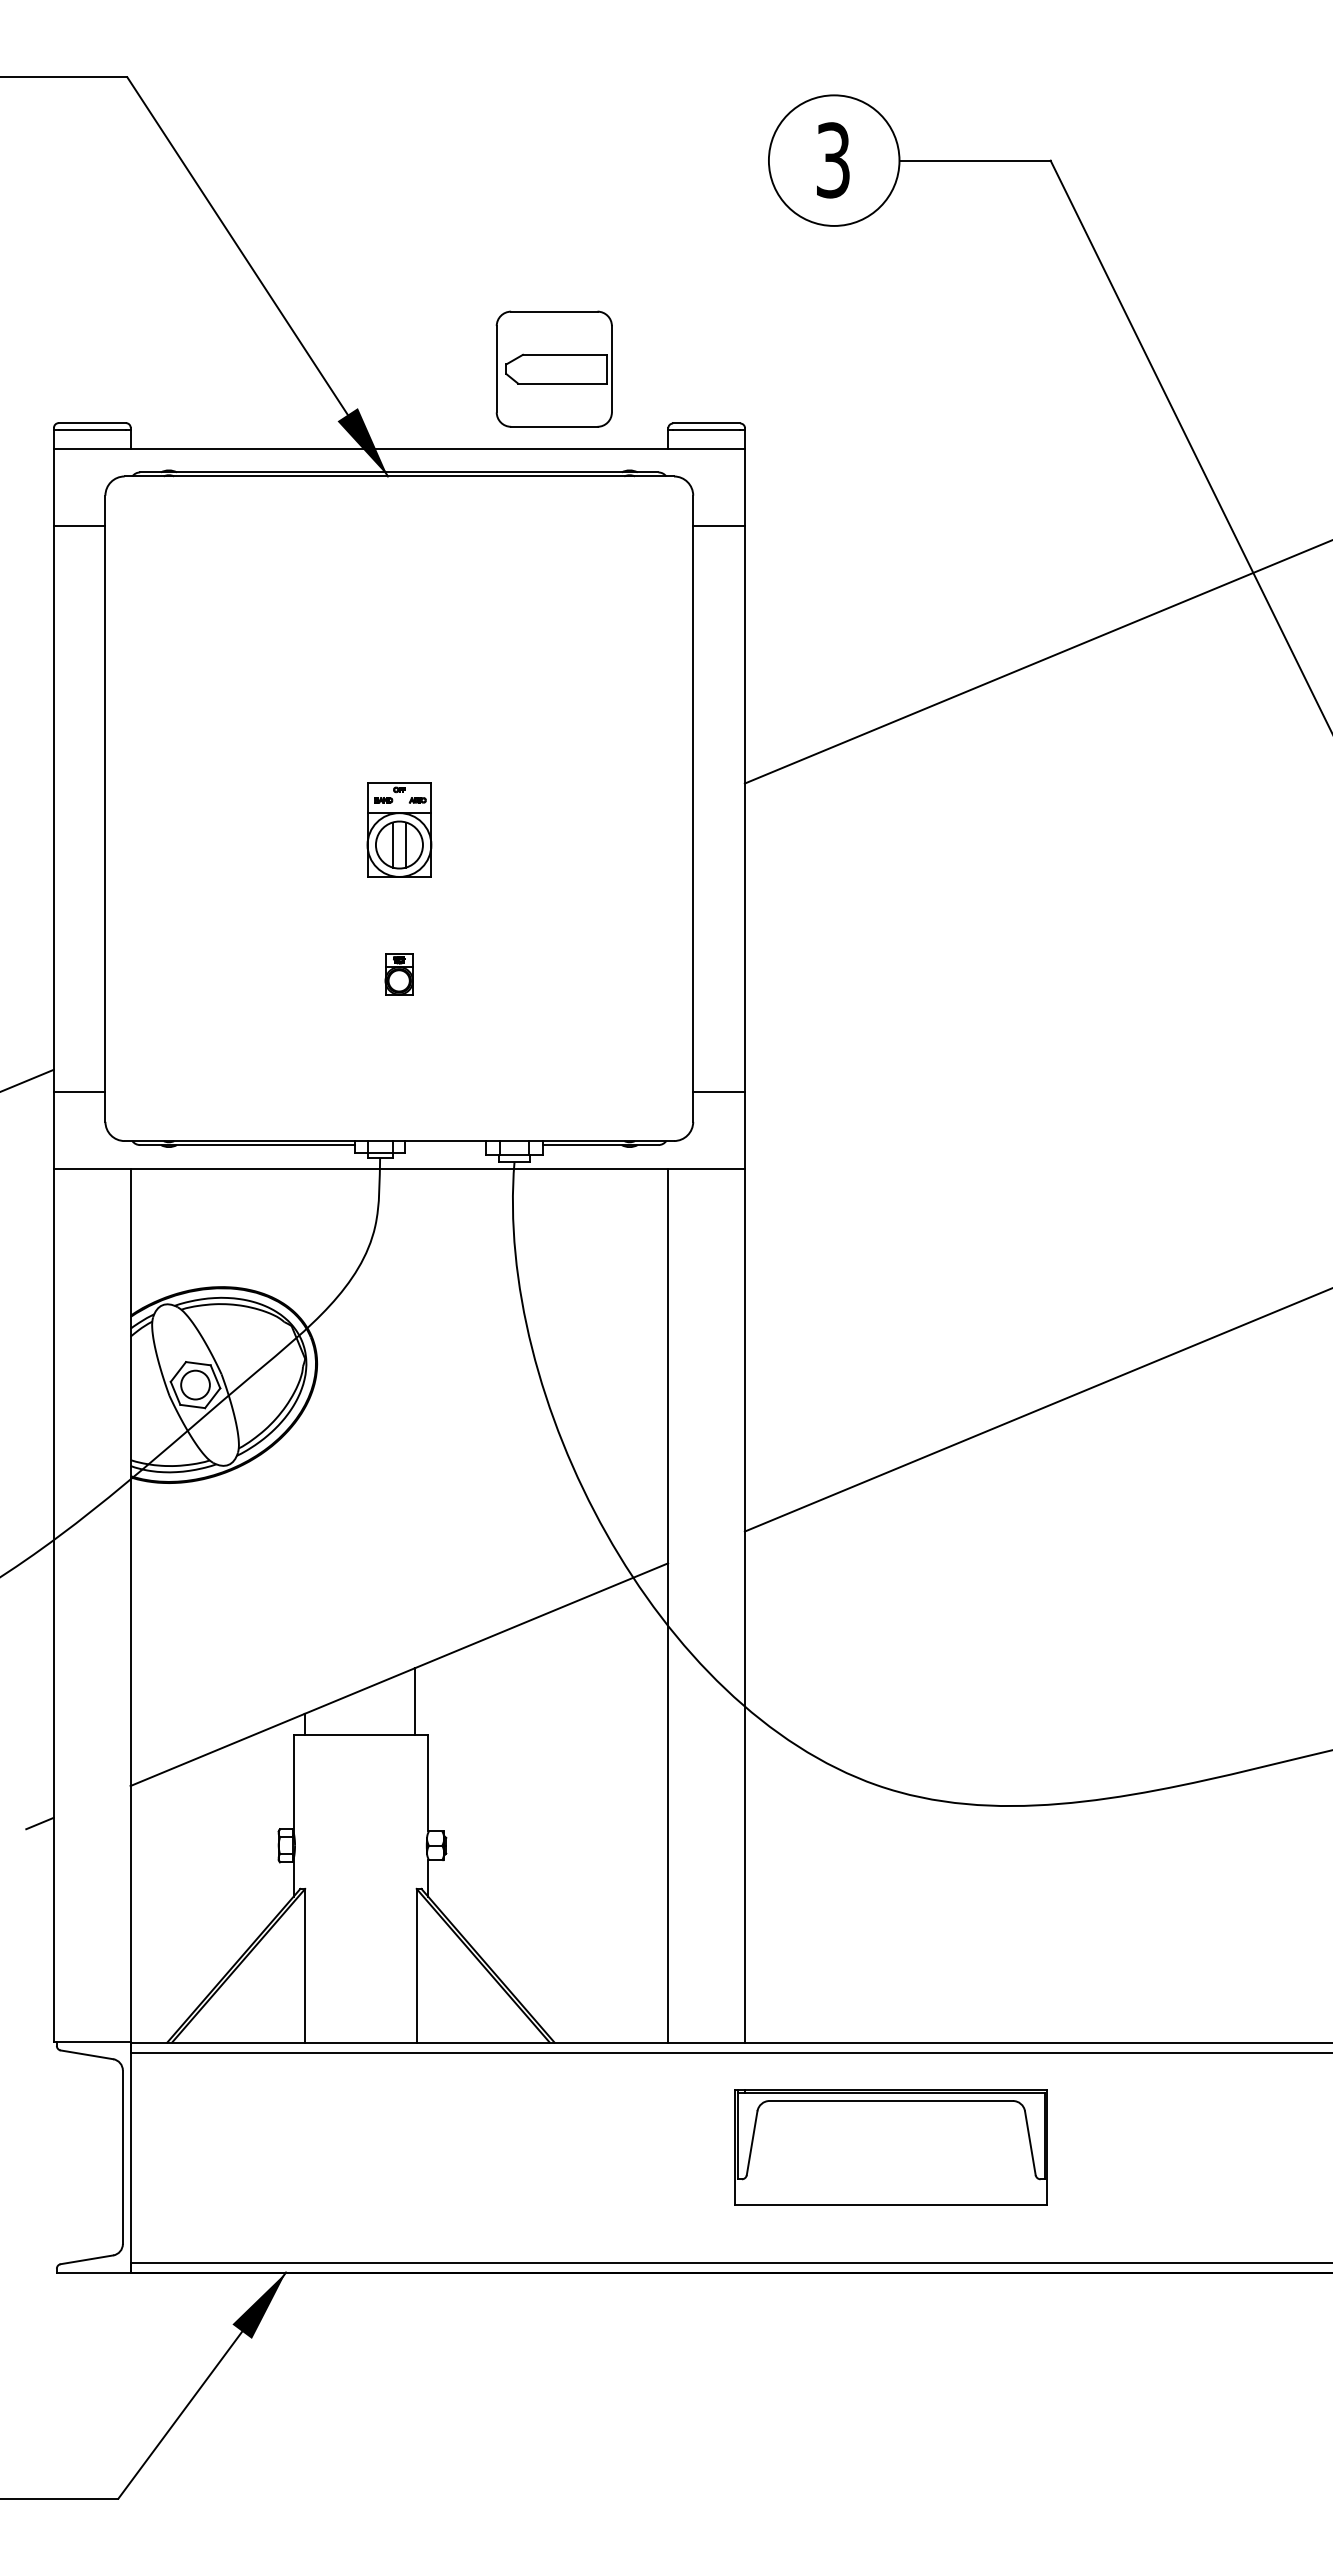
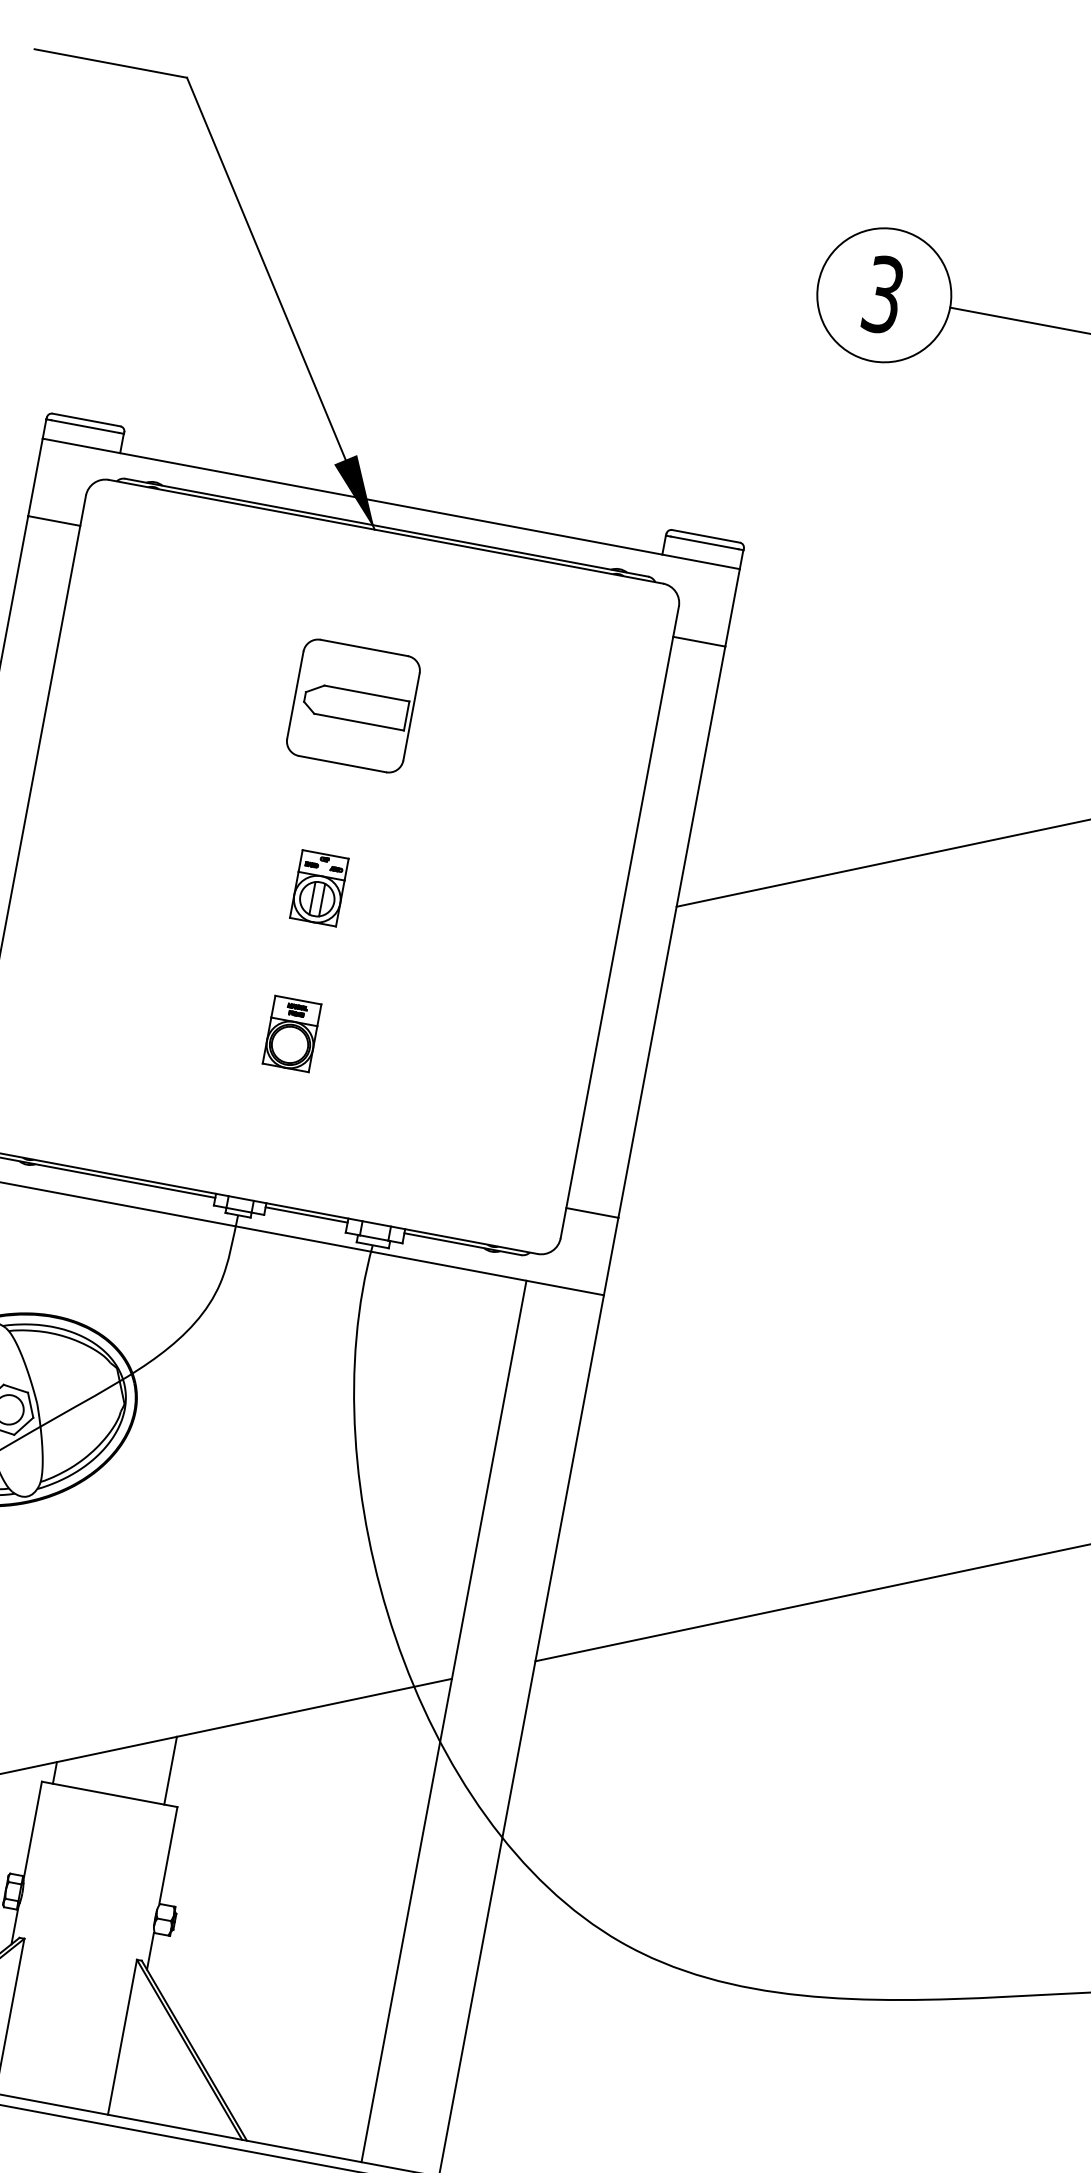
part: (553, 368) -> (352, 705), moved
part: (398, 829) -> (318, 887), size x0.71
part: (398, 974) -> (291, 1033), size x1.67
line: (445, 1145) -> (306, 1215), added

